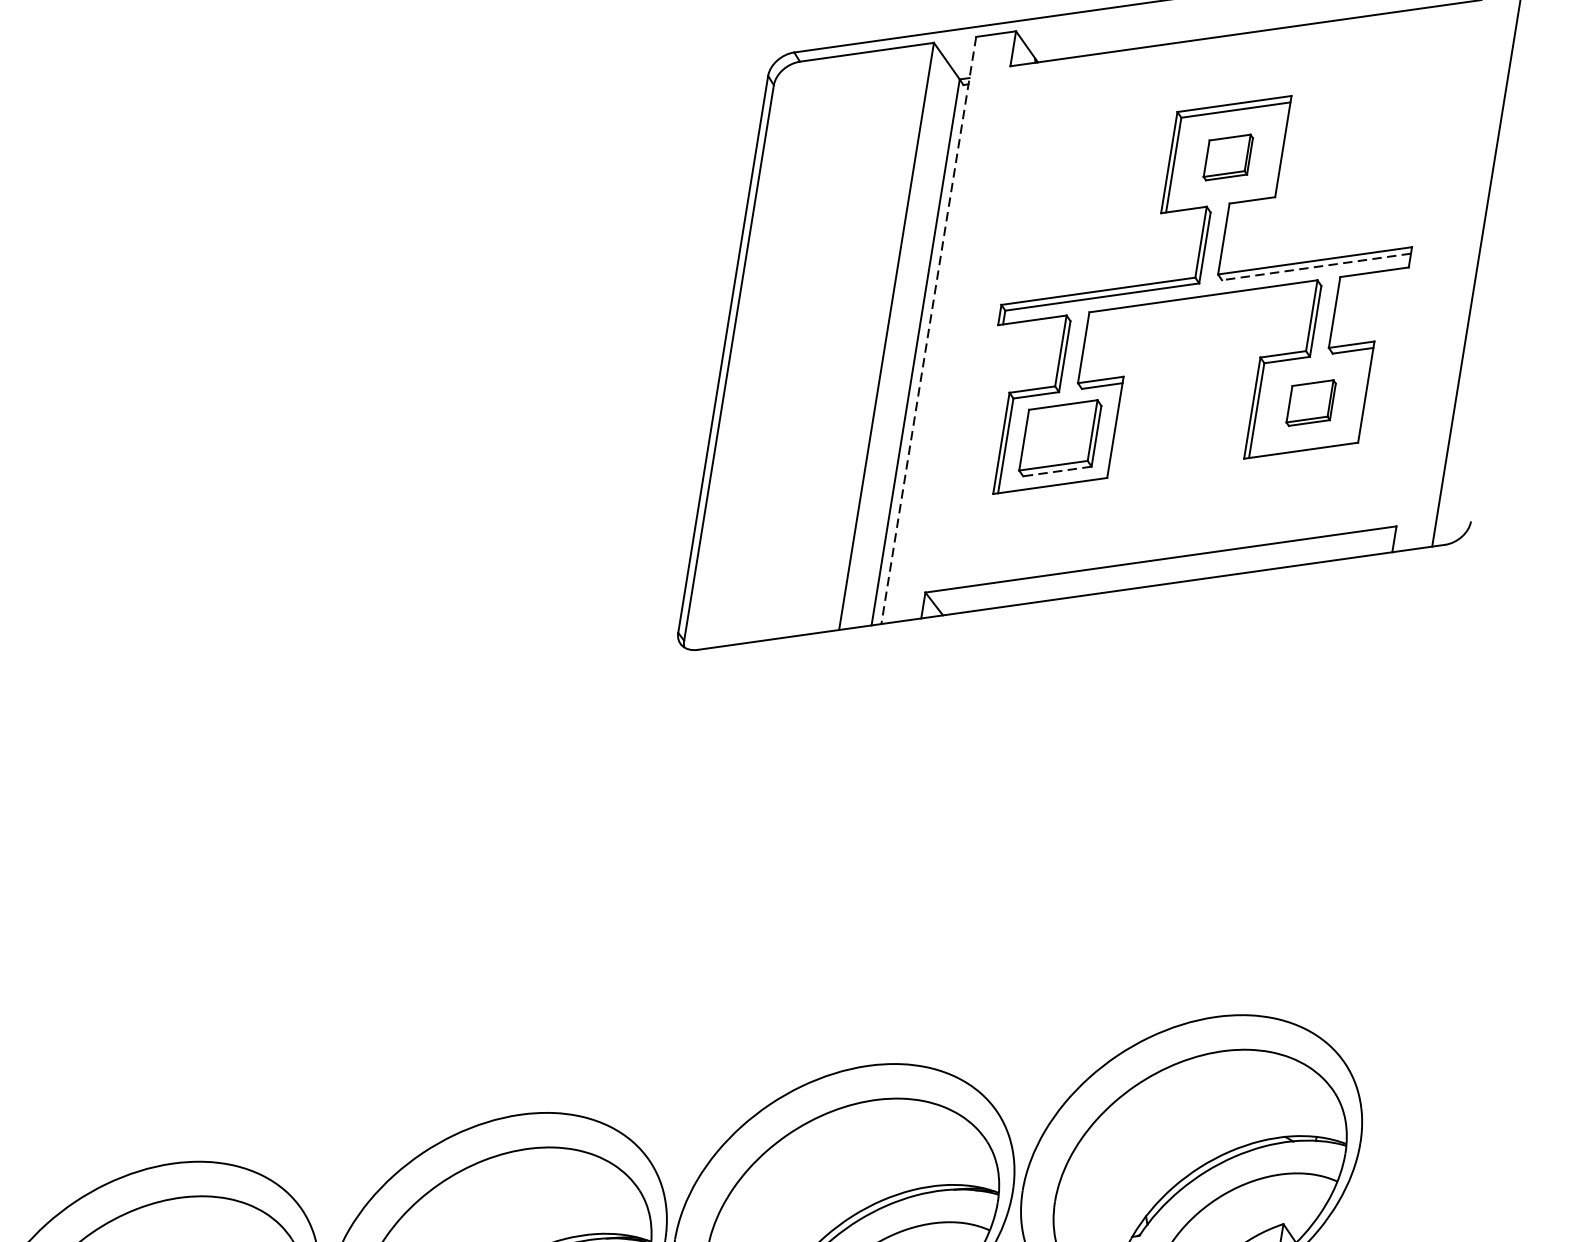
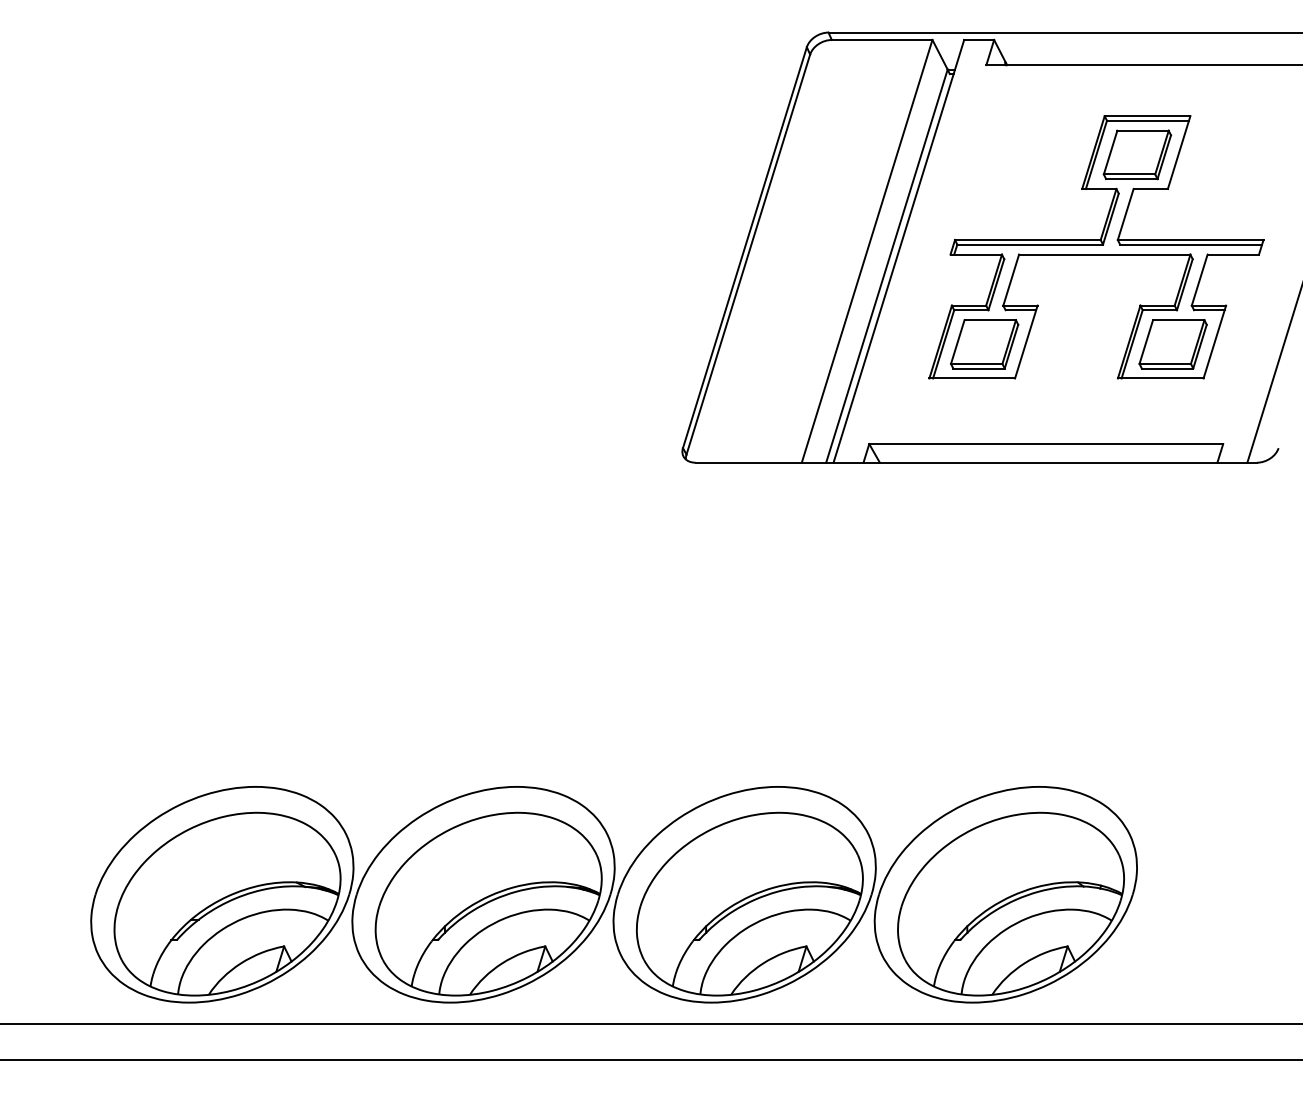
part: (1228, 156) -> (1137, 154), size x1.67
line: (1317, 266) -> (1191, 244), dashed -> solid
line: (928, 330) -> (898, 251), dashed -> solid
part: (1310, 403) -> (1172, 344), size x1.67
line: (1058, 471) -> (979, 368), dashed -> solid

